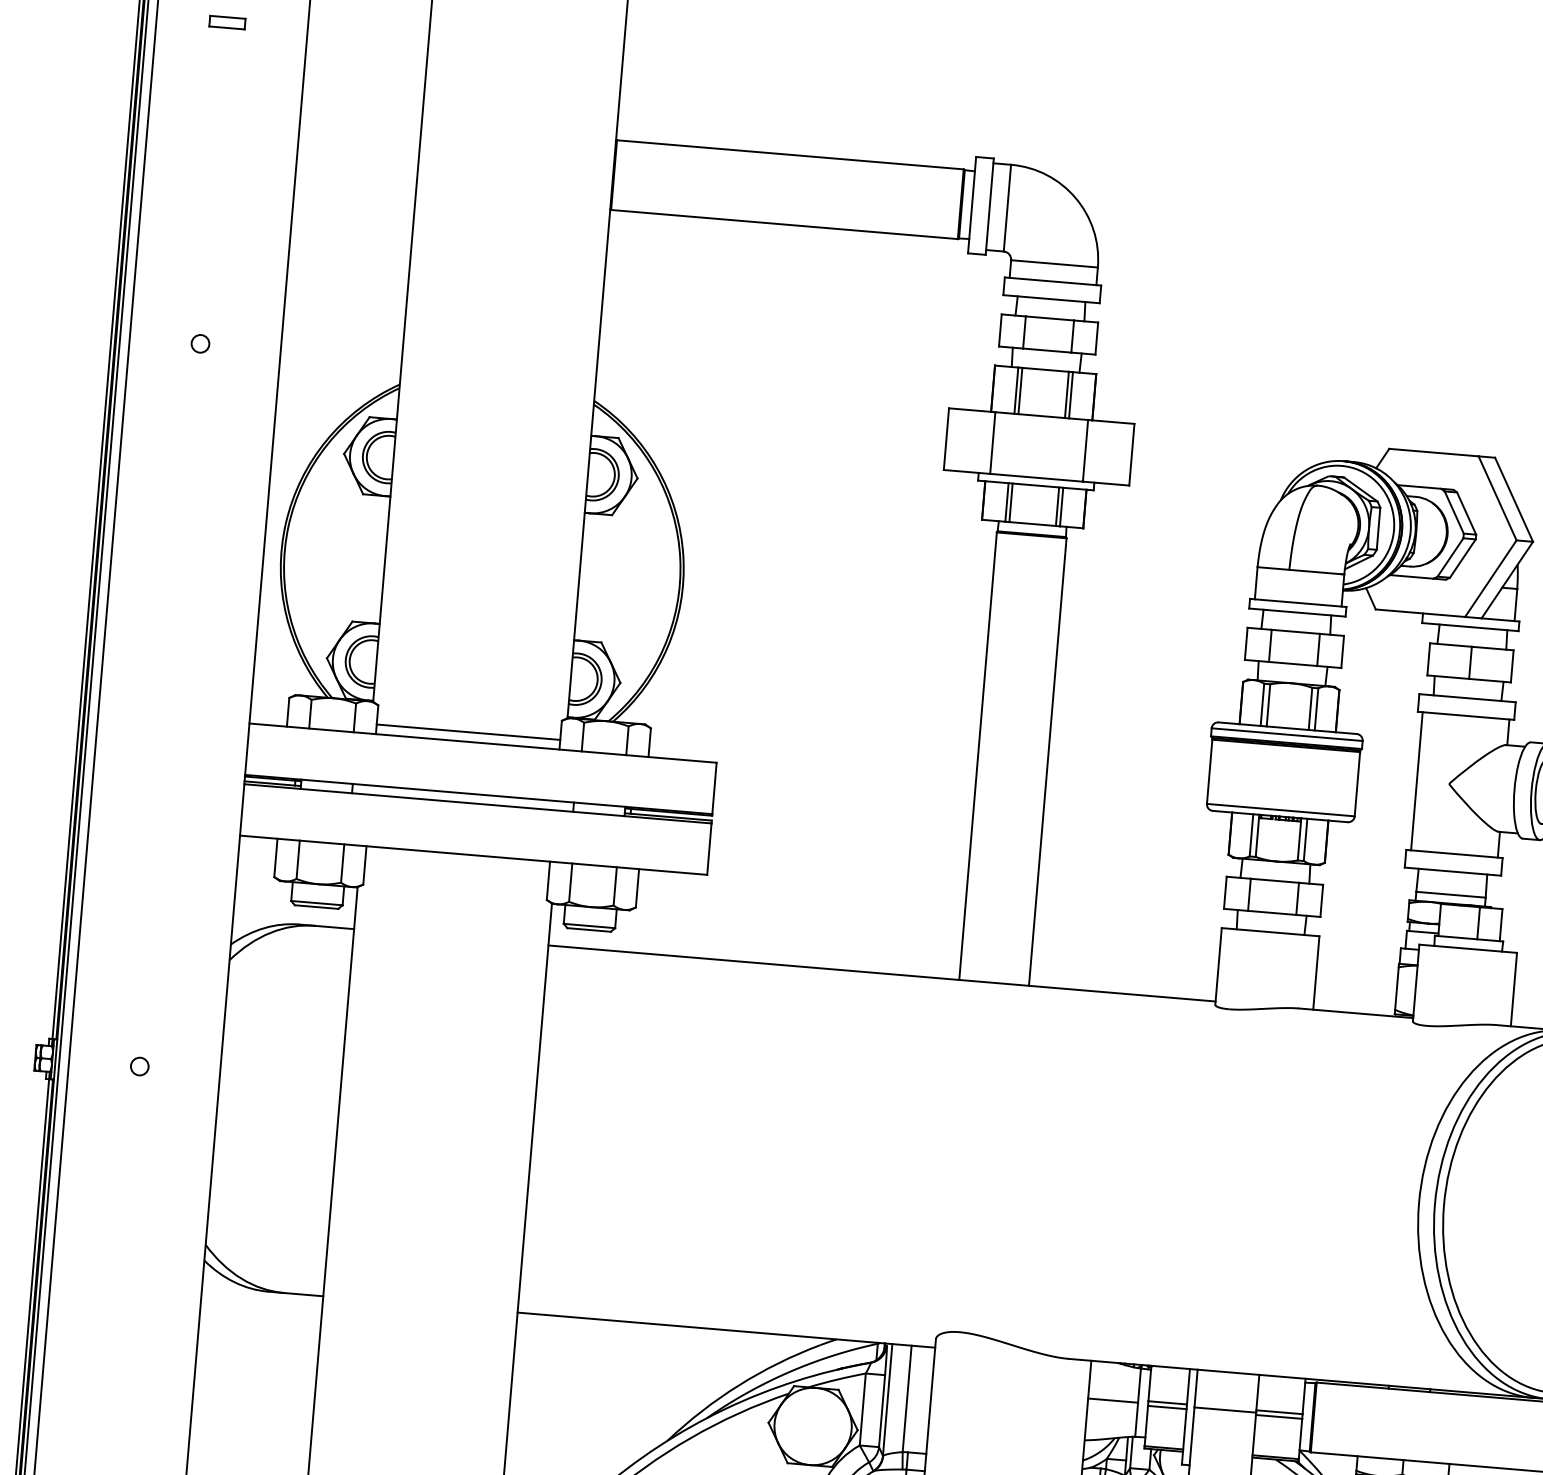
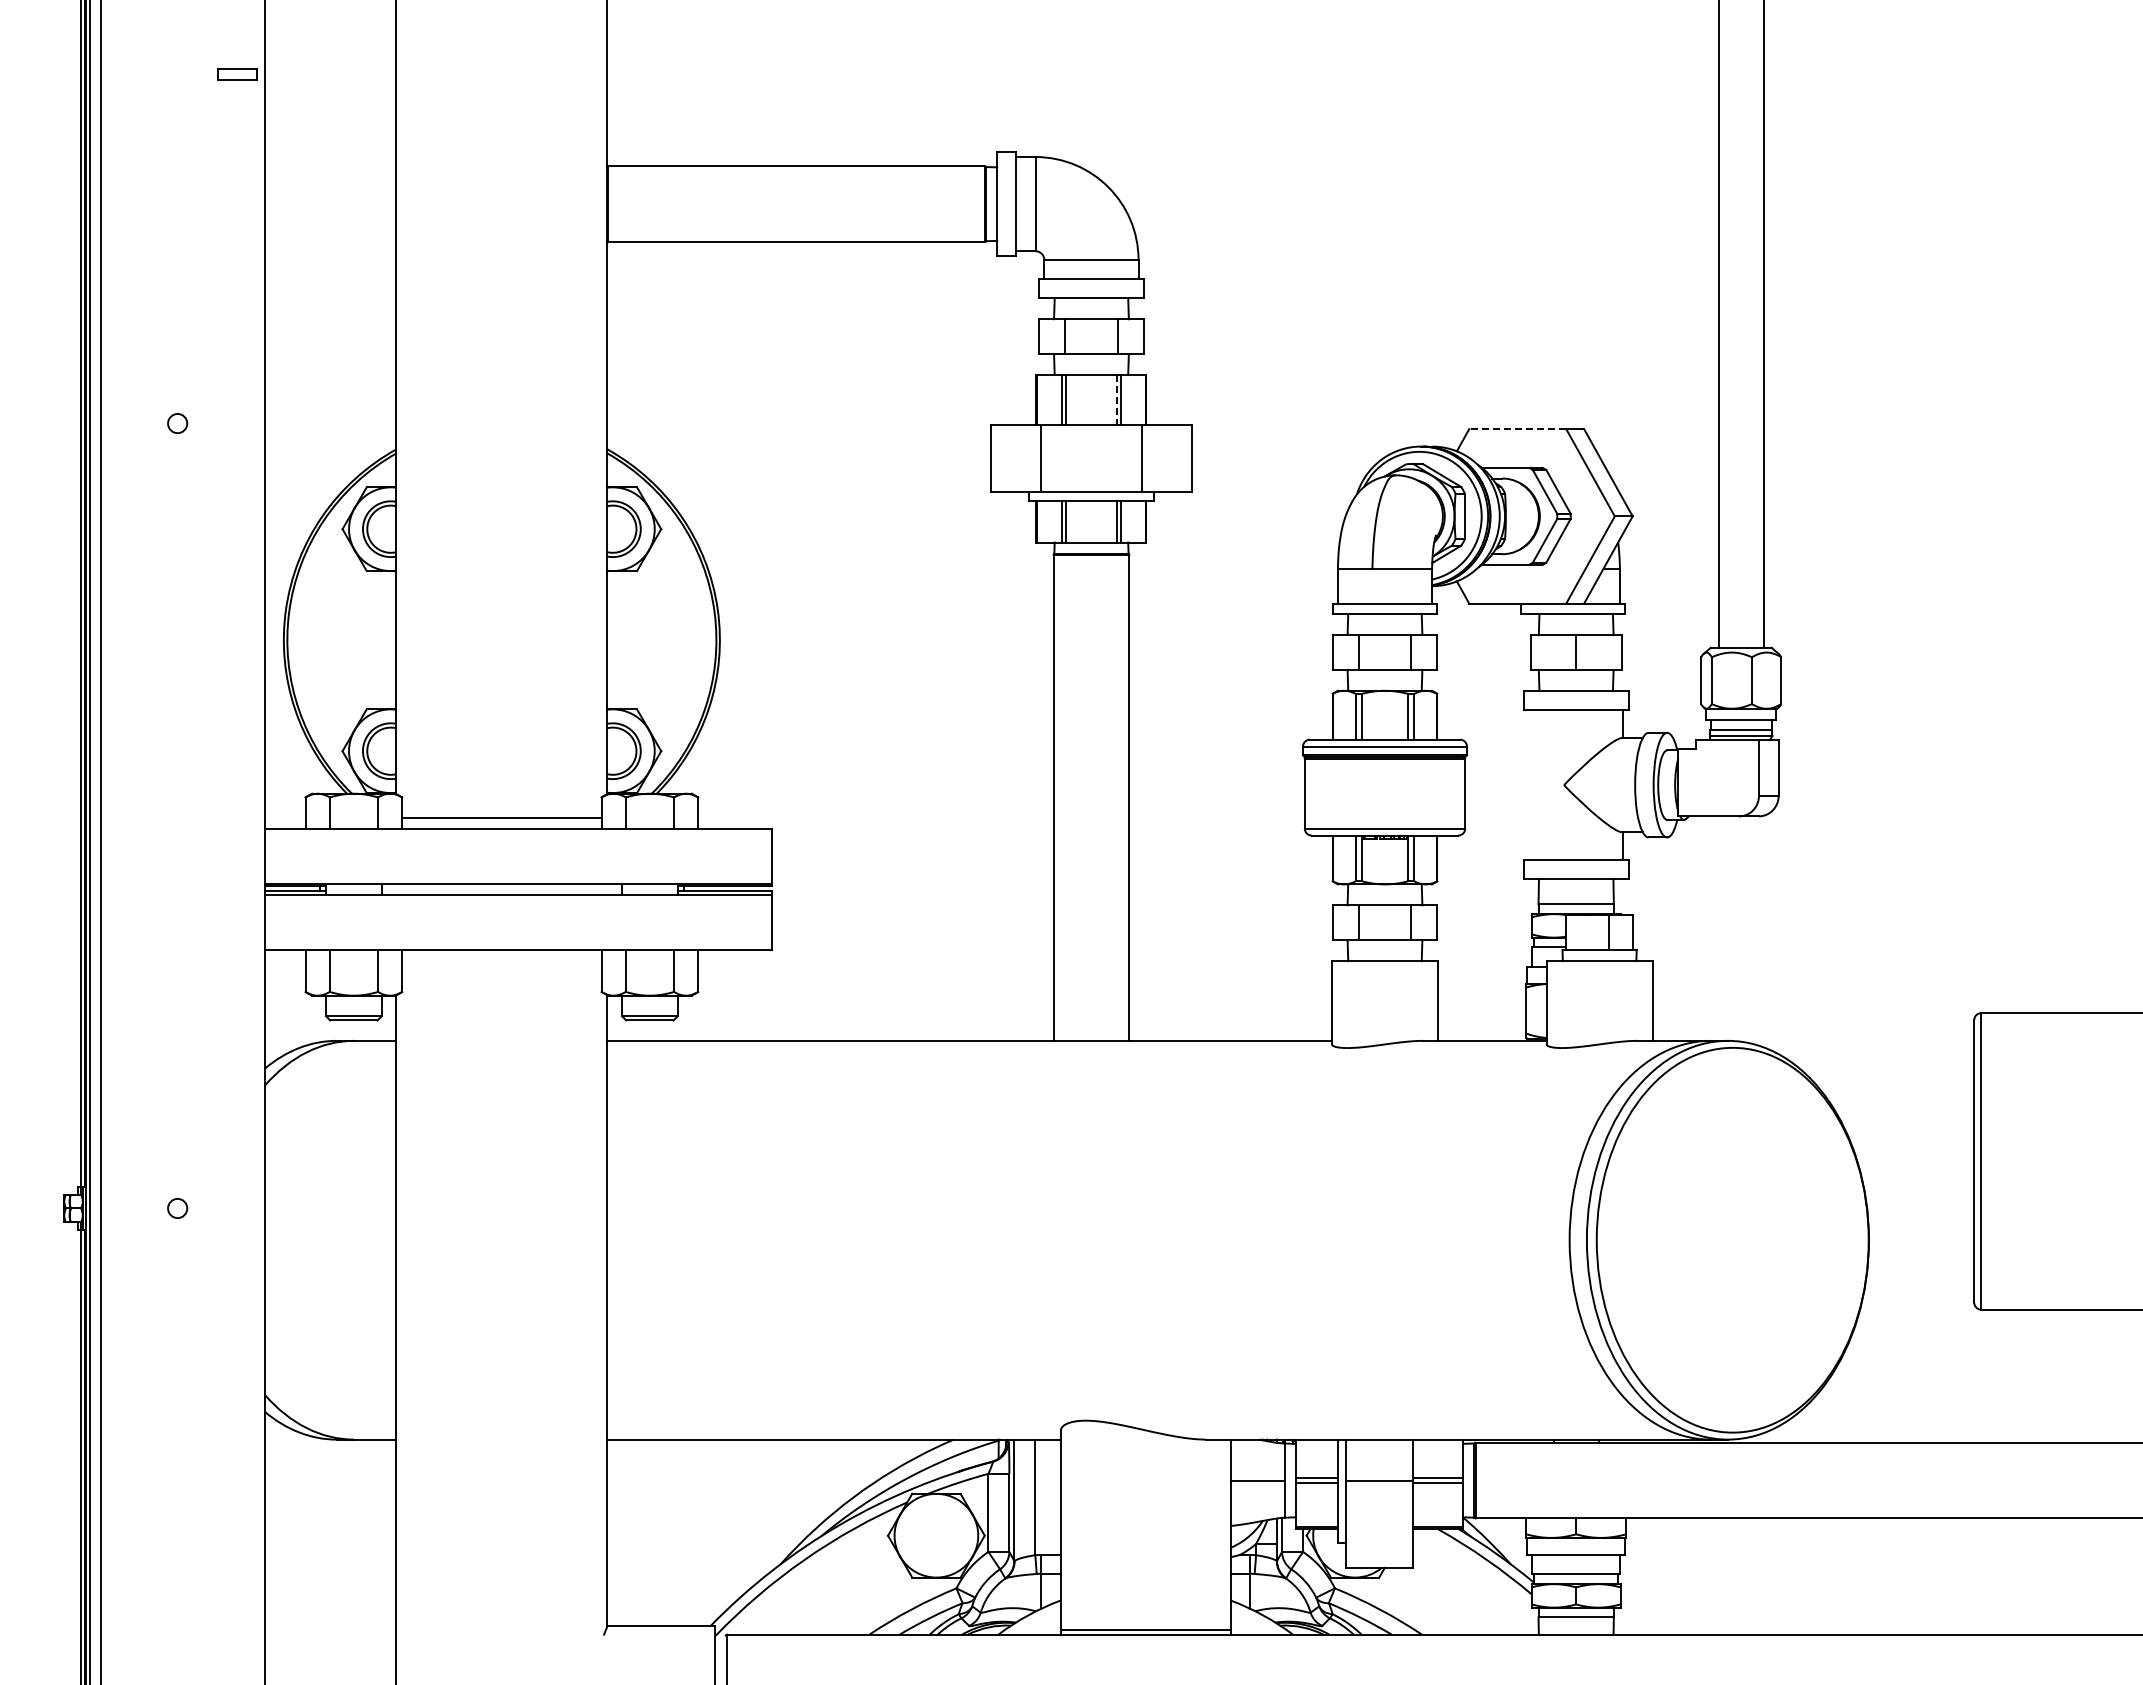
part: (227, 22) -> (237, 74), moved
line: (1066, 395) -> (1116, 400), solid -> dashed
line: (1433, 452) -> (1517, 429), solid -> dashed
line: (1417, 781) -> (1529, 785), removed

